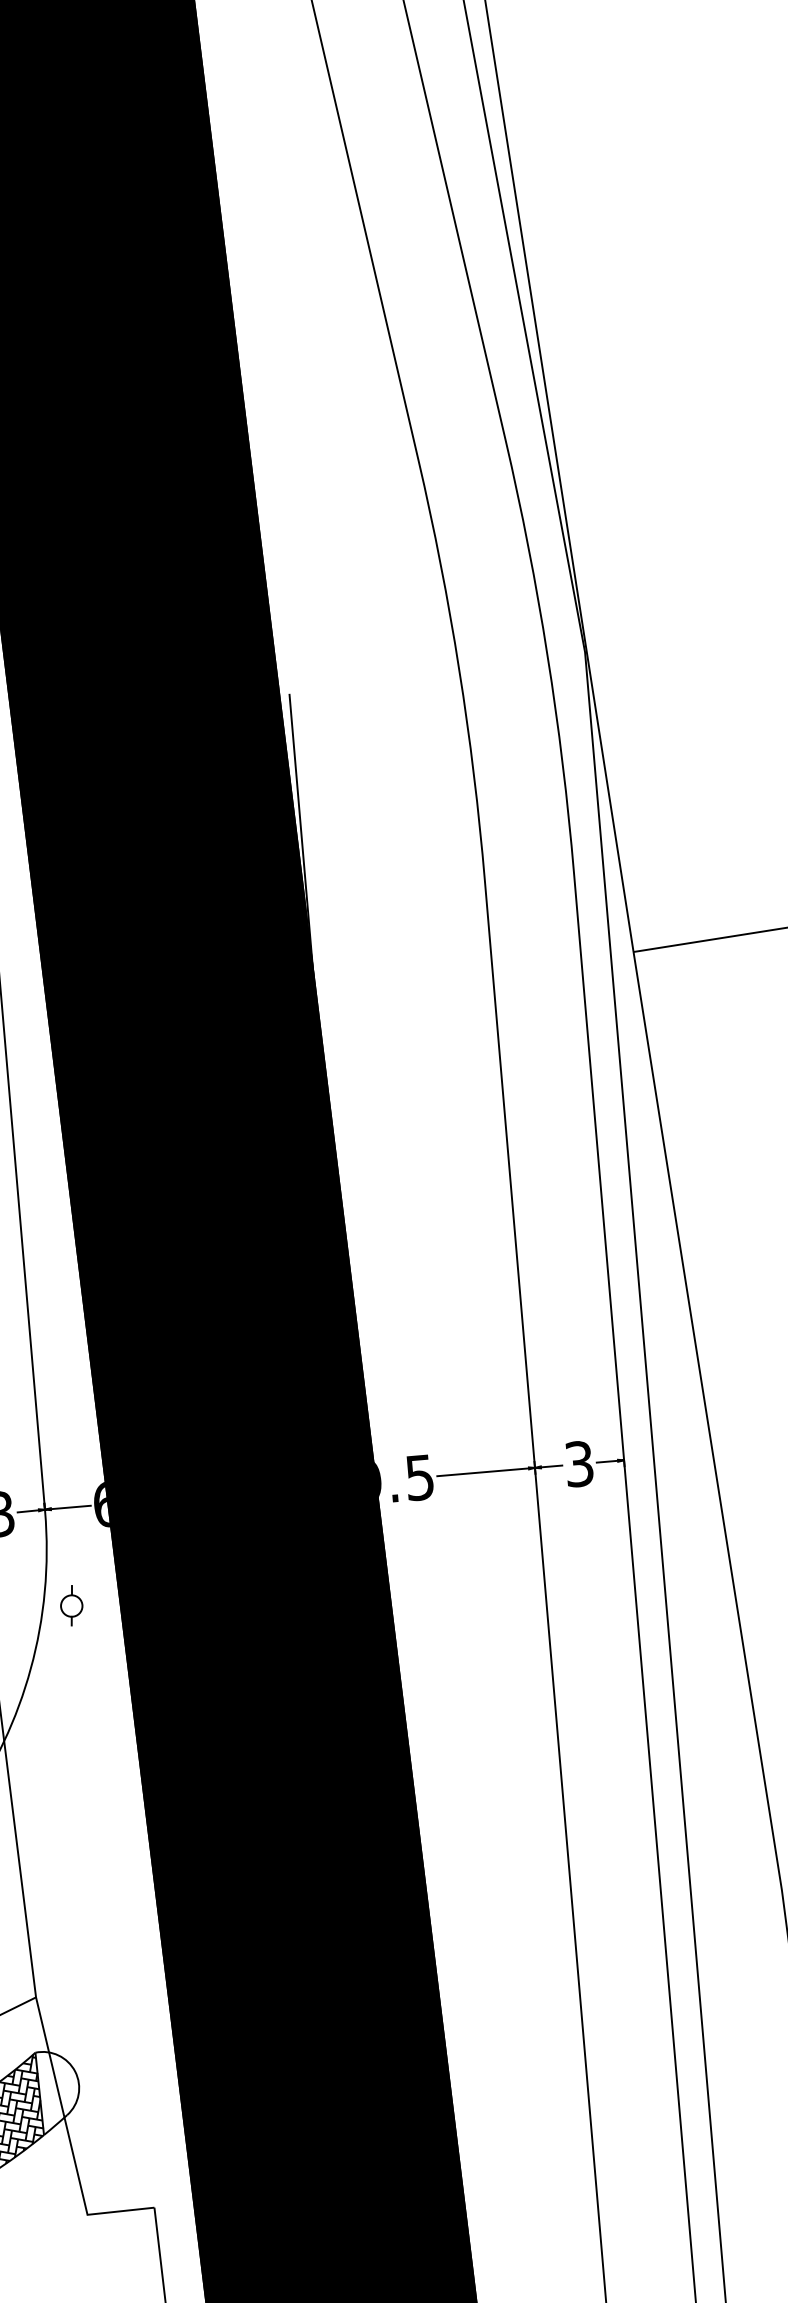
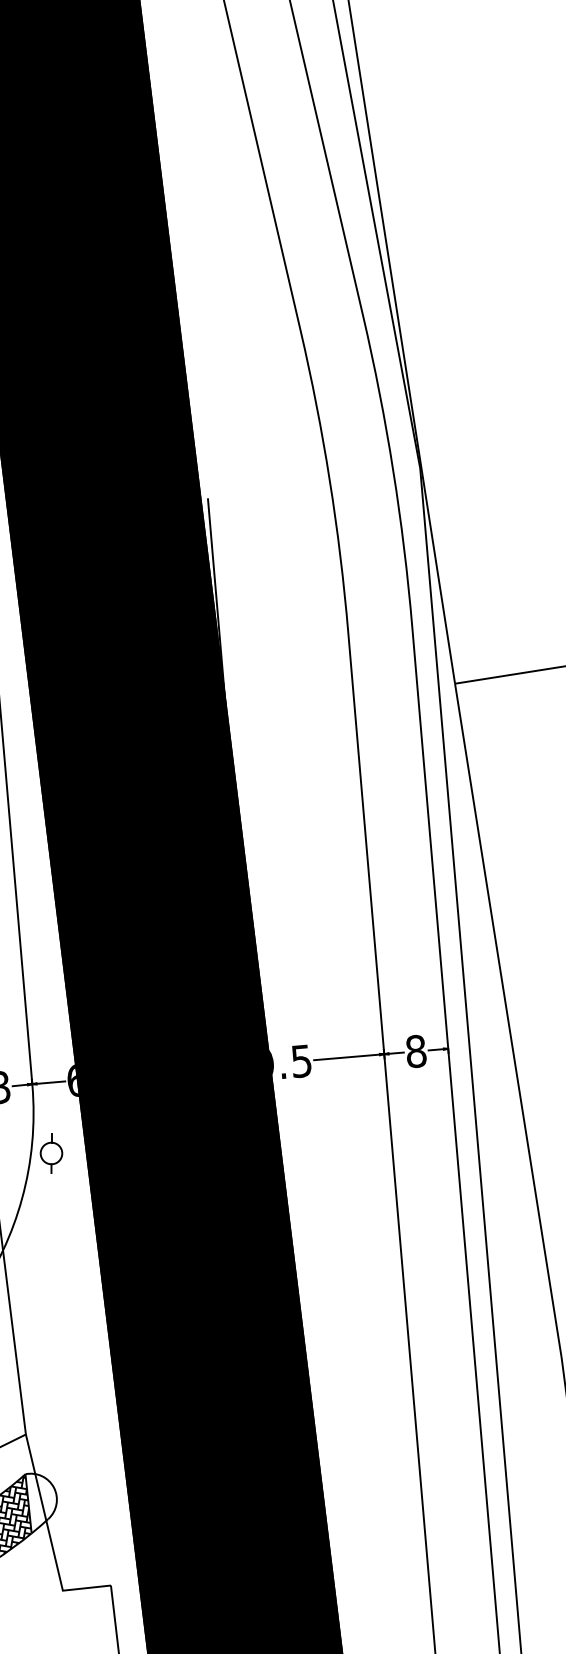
text: (579, 1464) -> (416, 1051), 3 -> 8
part: (71, 1605) -> (51, 1153), size x1.4

